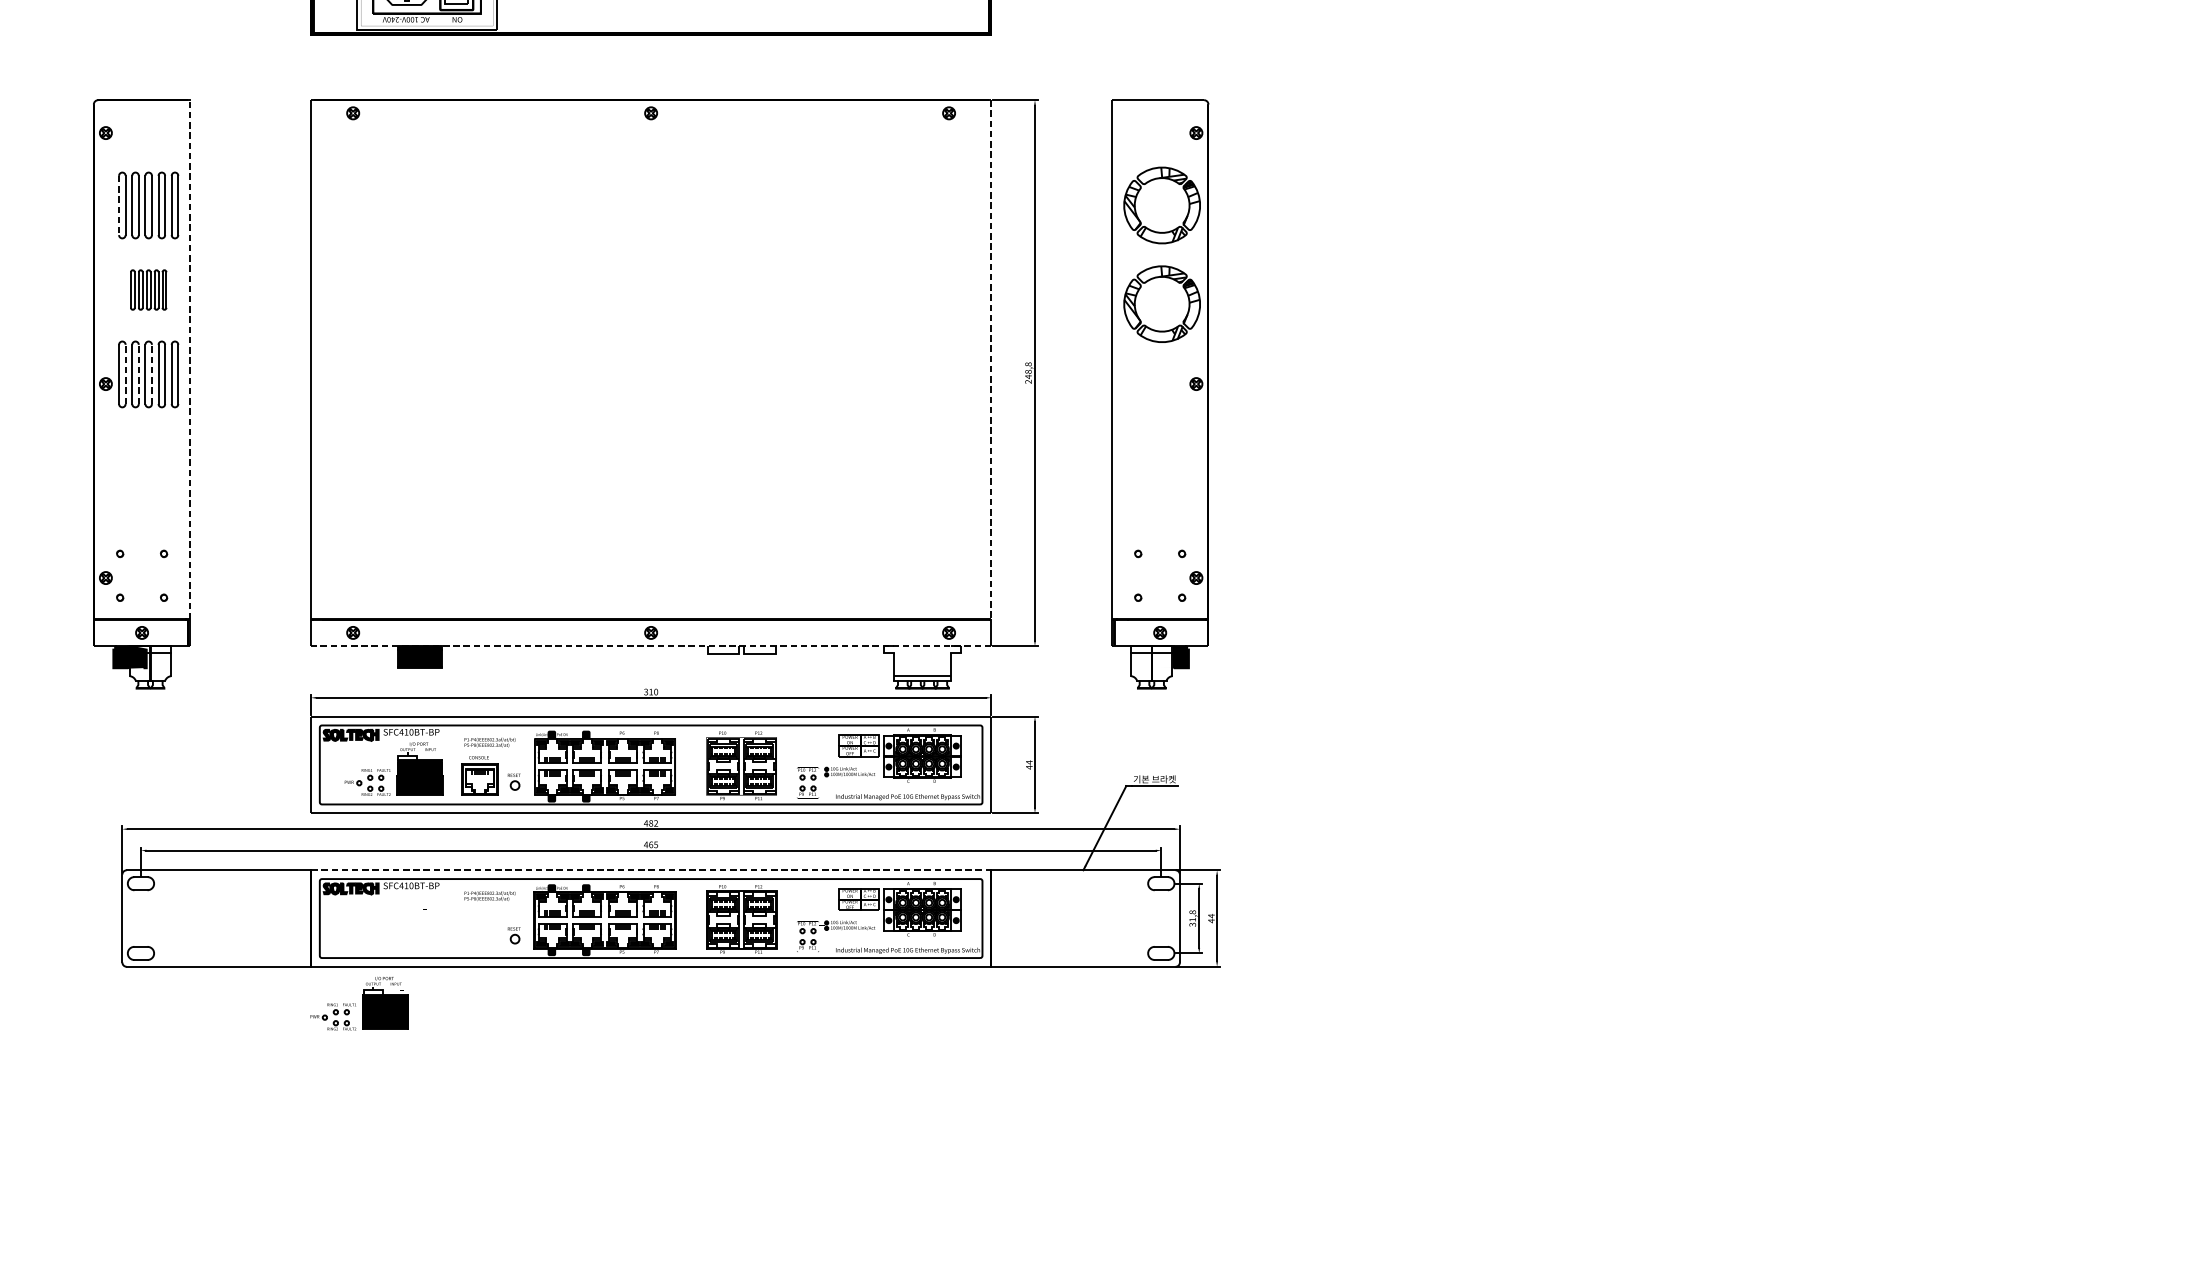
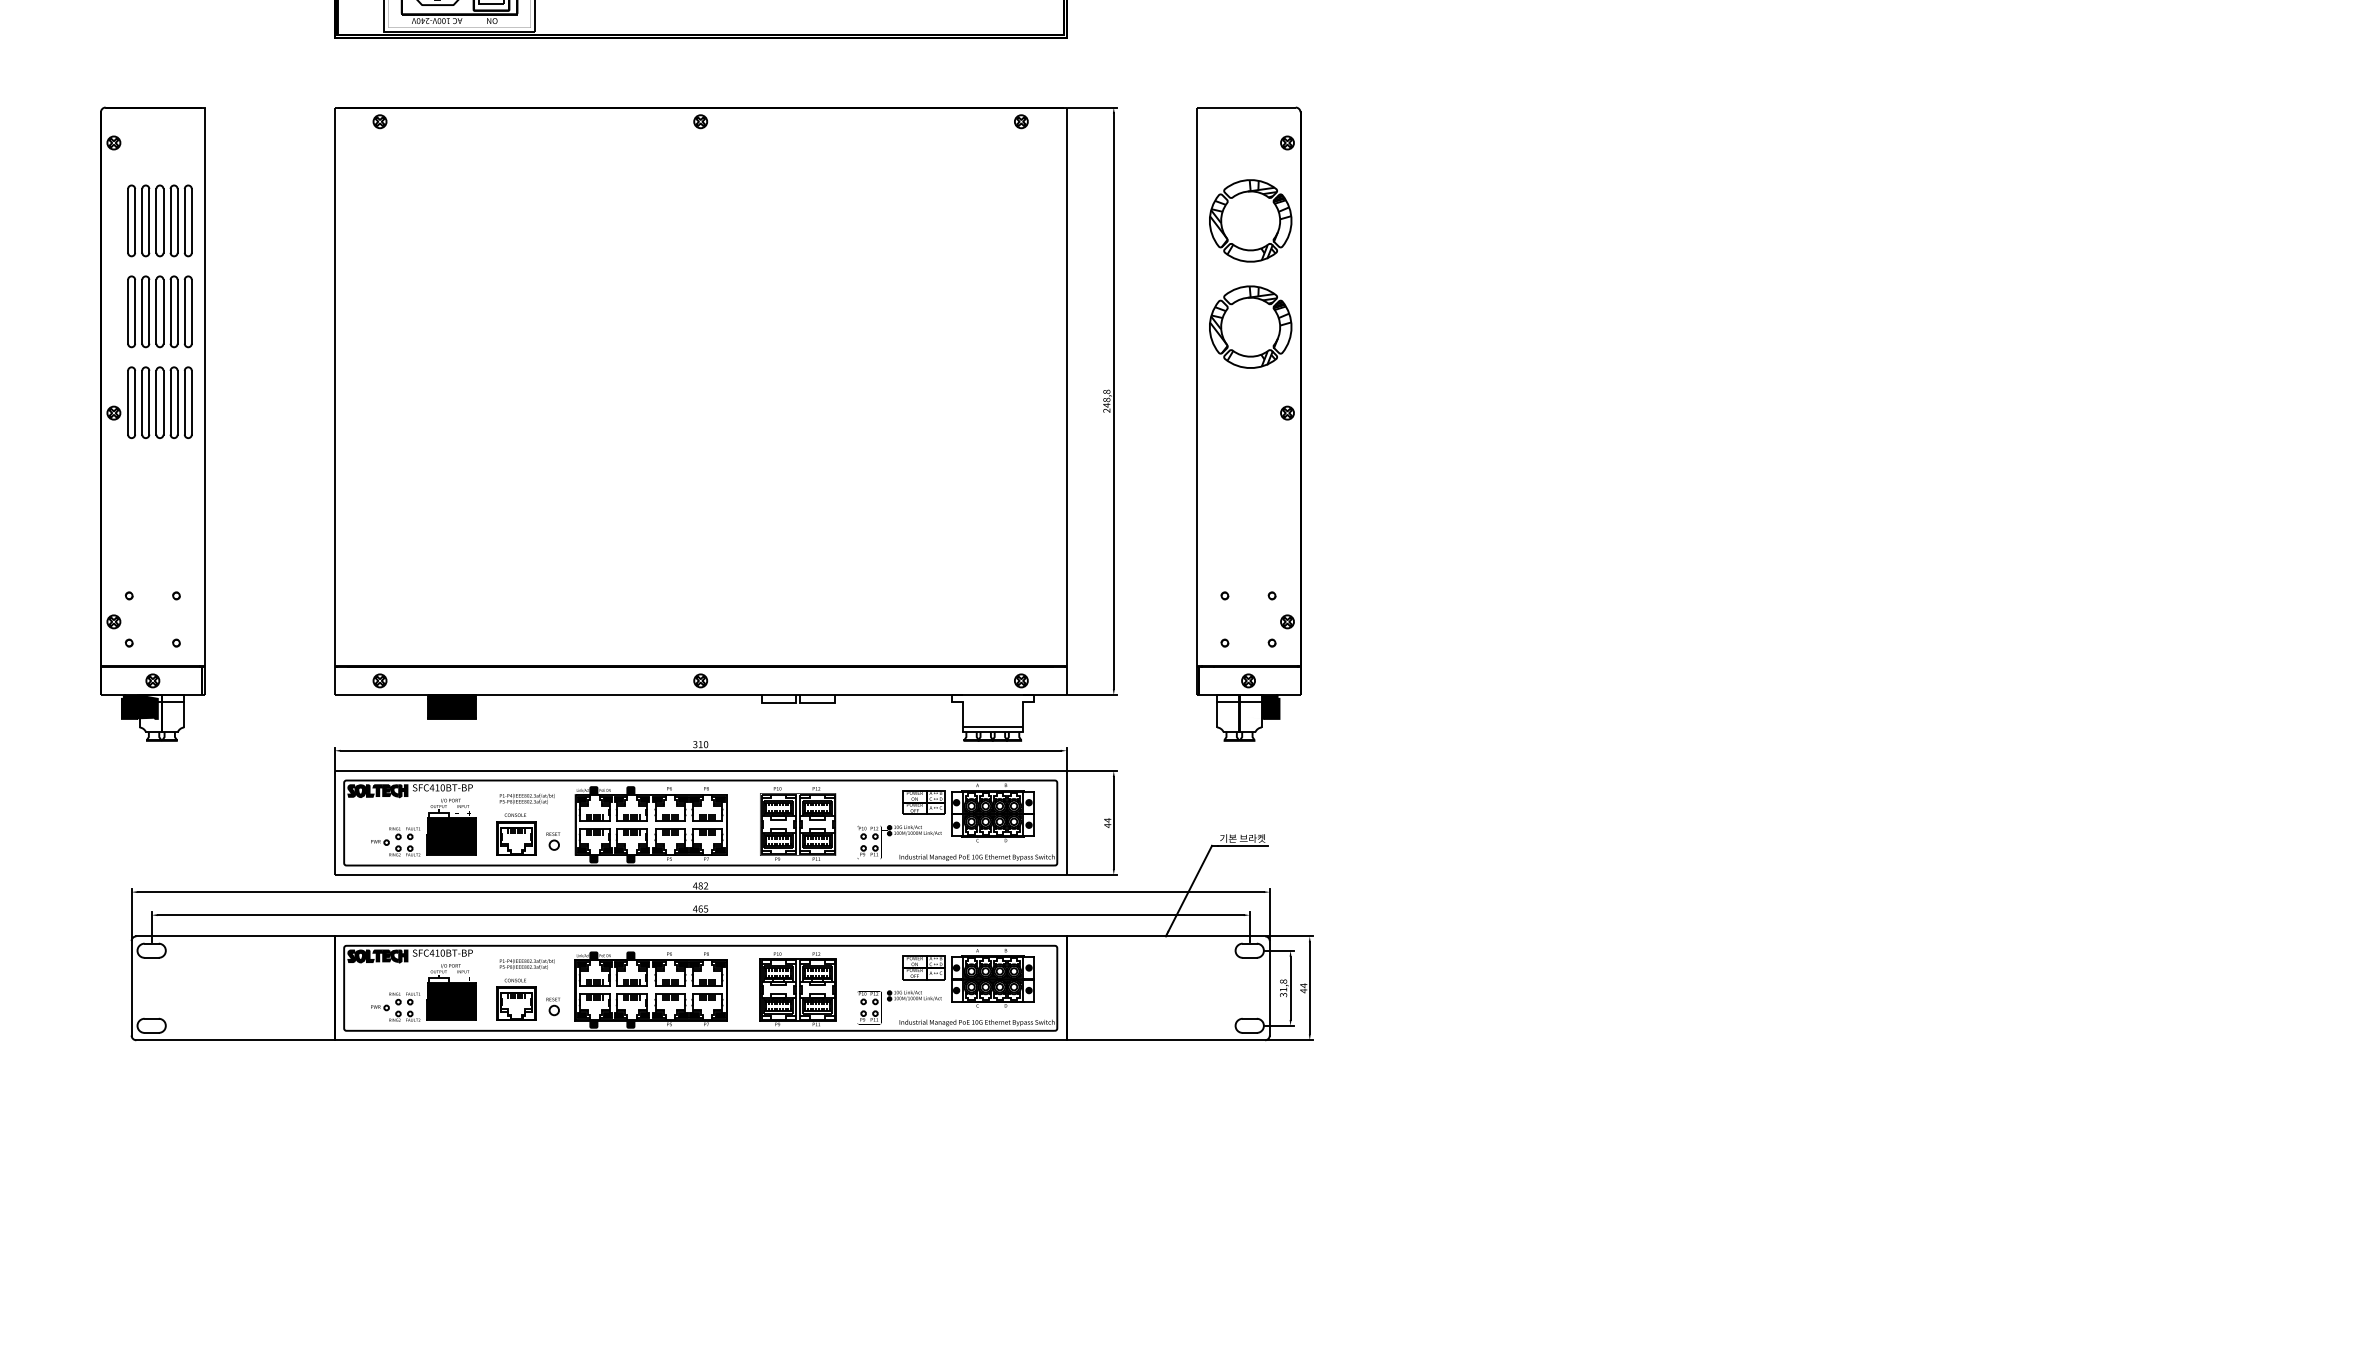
line: (119, 205) -> (128, 220), dashed -> solid
part: (148, 289) -> (159, 311), size x1.67
line: (190, 359) -> (204, 386), dashed -> solid
line: (991, 360) -> (1066, 387), dashed -> solid
line: (125, 374) -> (135, 402), dashed -> solid
line: (138, 374) -> (149, 402), dashed -> solid
line: (151, 374) -> (163, 402), dashed -> solid
line: (650, 646) -> (700, 695), dashed -> solid
line: (651, 870) -> (701, 936), dashed -> solid
part: (479, 928) -> (516, 999), added
part: (359, 1003) -> (423, 992), moved

